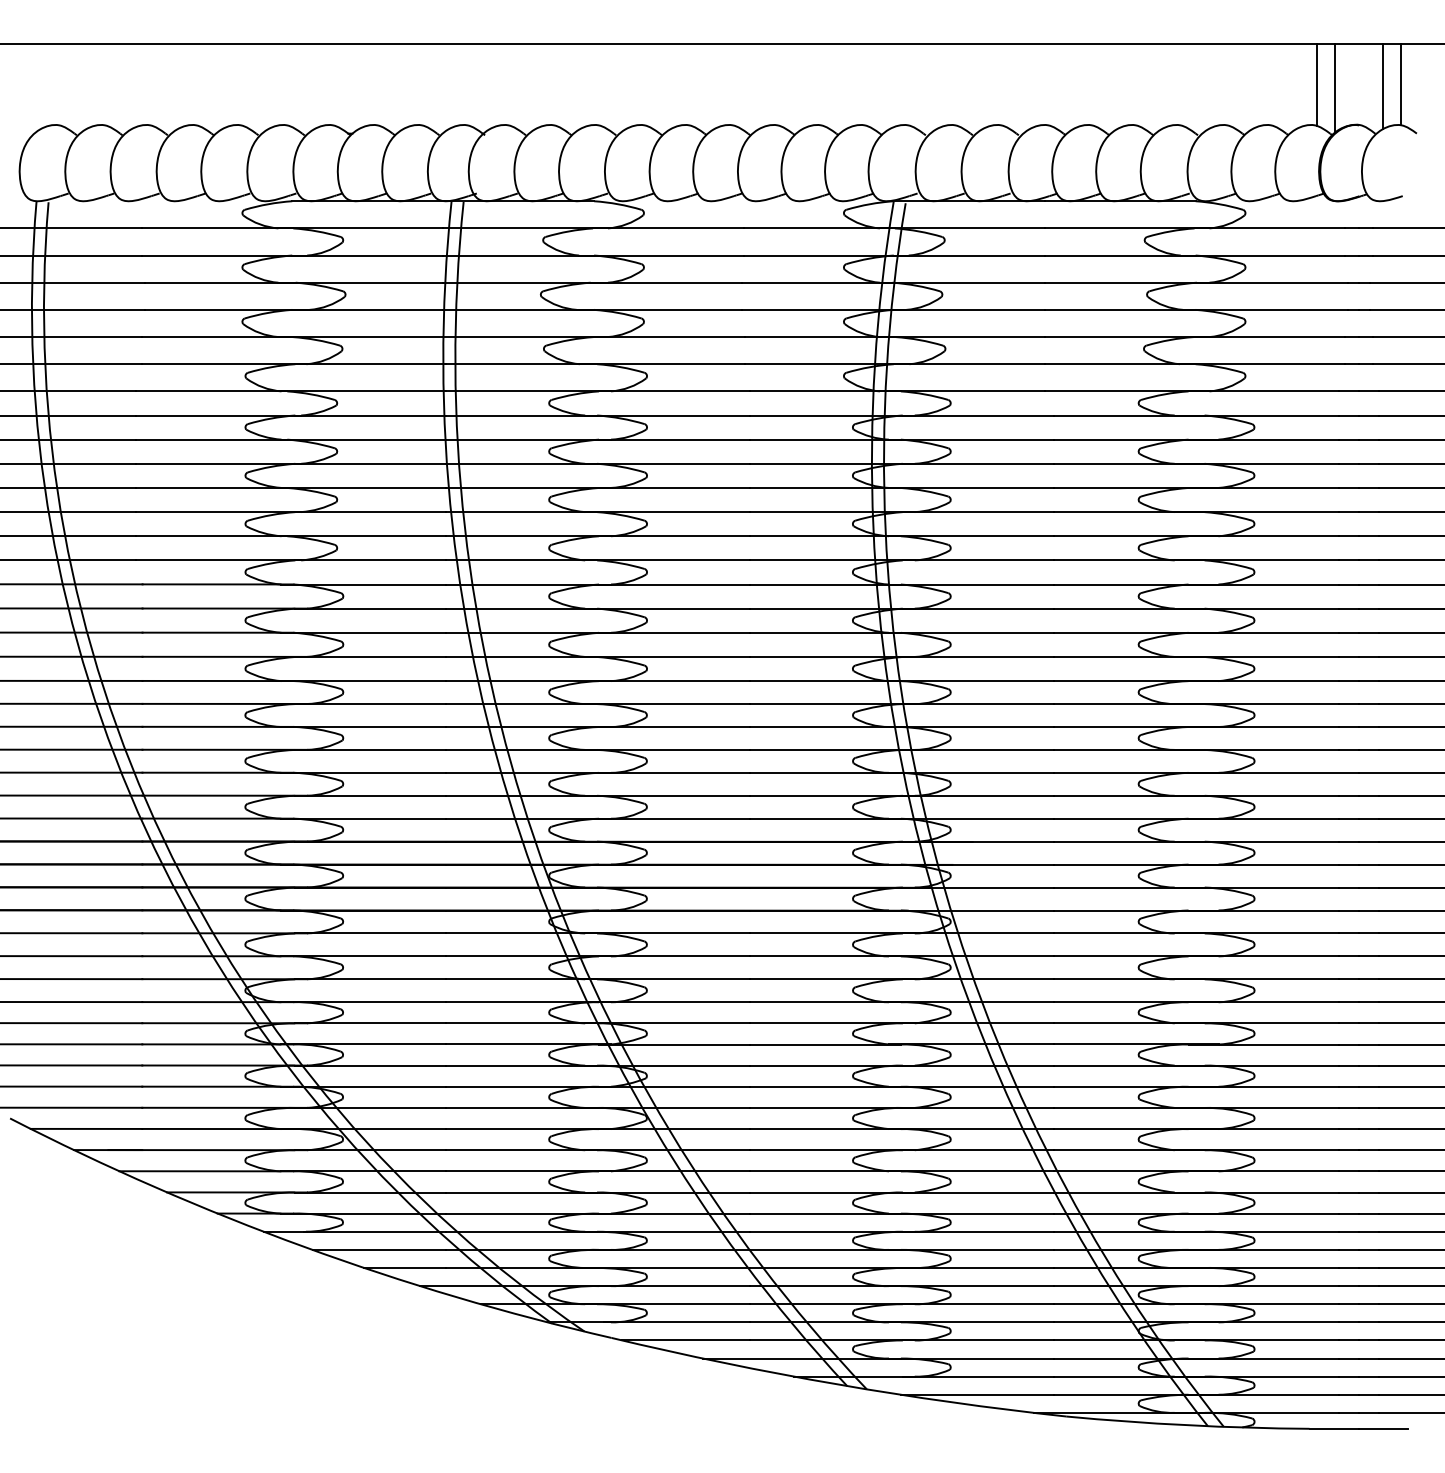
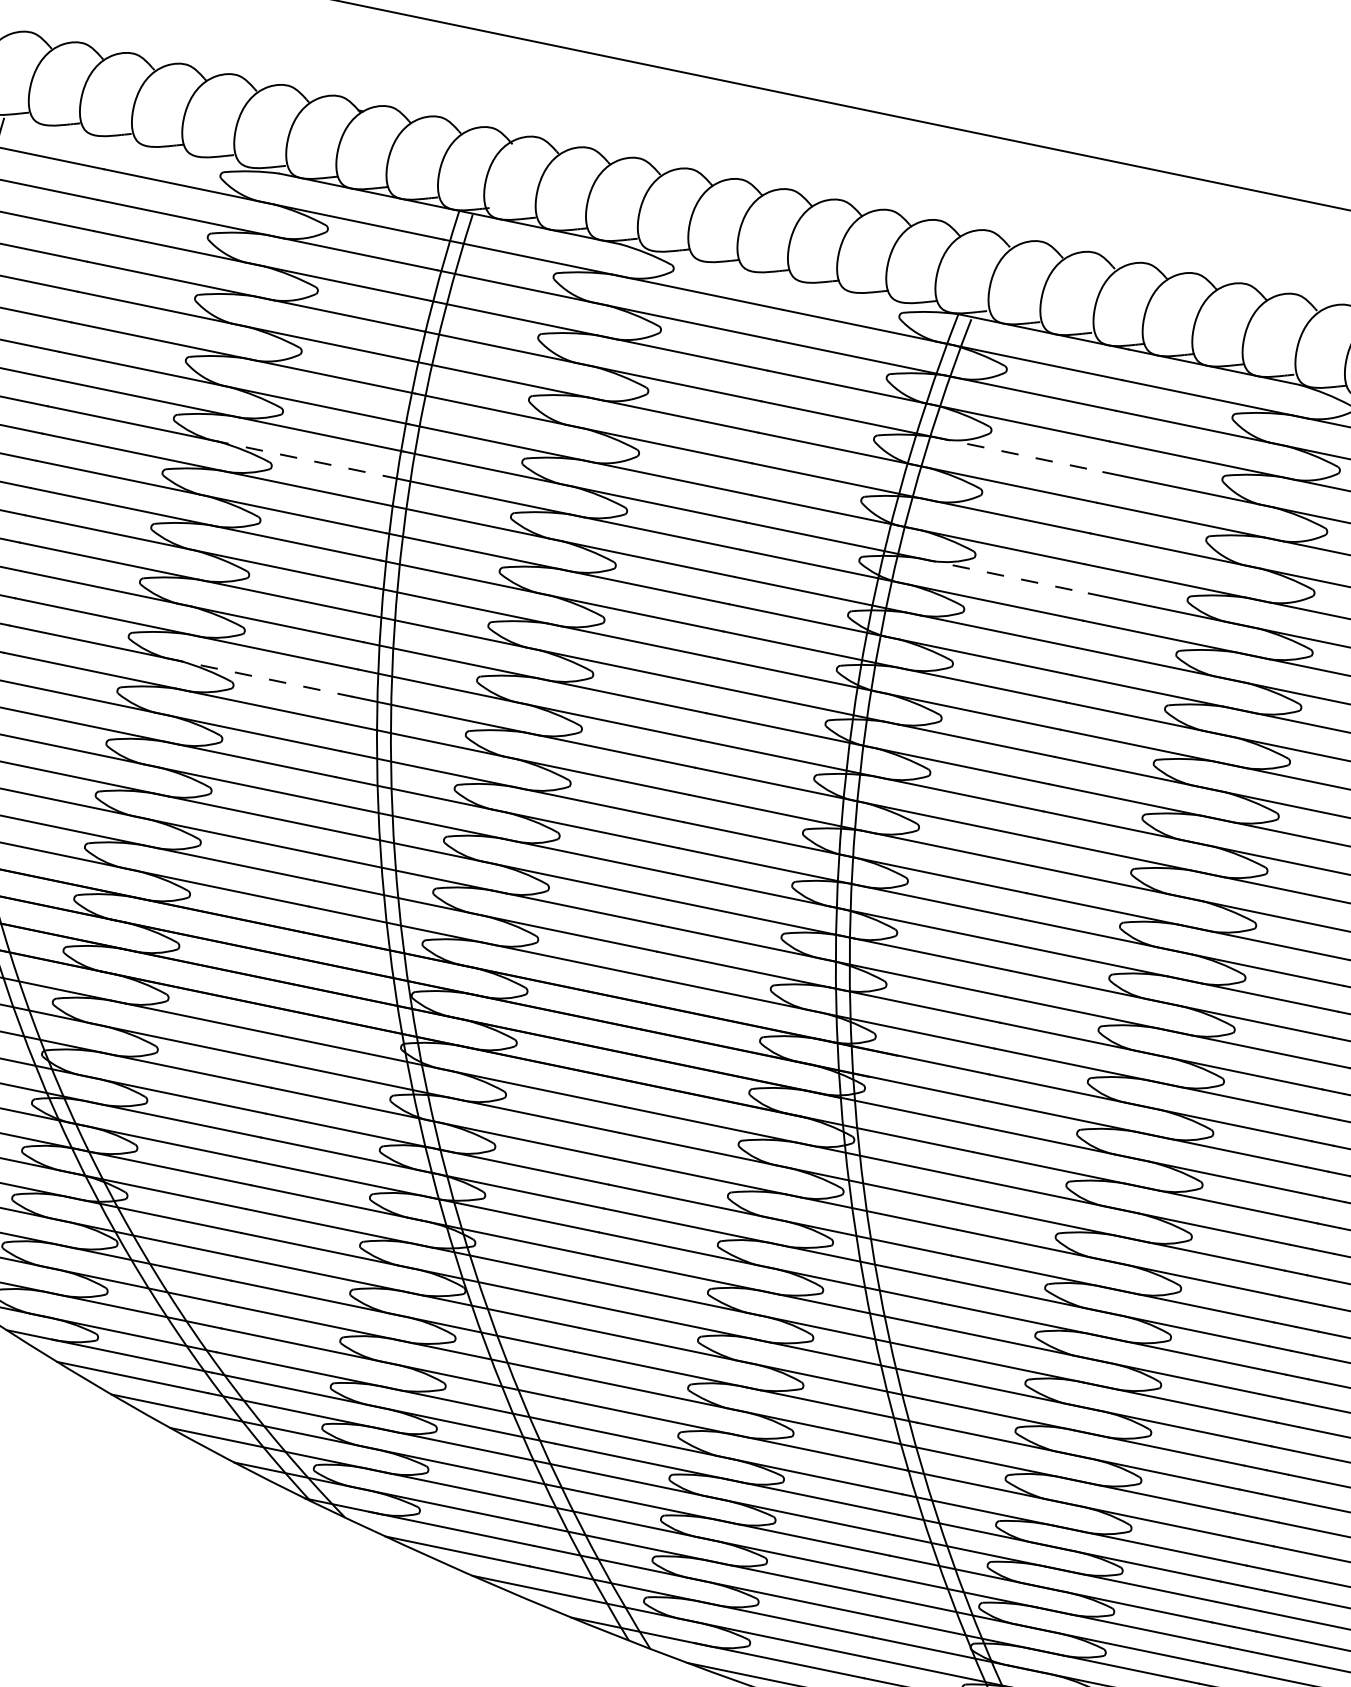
line: (969, 309) -> (1018, 454), solid -> dashed
line: (978, 415) -> (1003, 575), solid -> dashed
line: (364, 439) -> (305, 459), solid -> dashed
line: (364, 632) -> (260, 677), solid -> dashed

